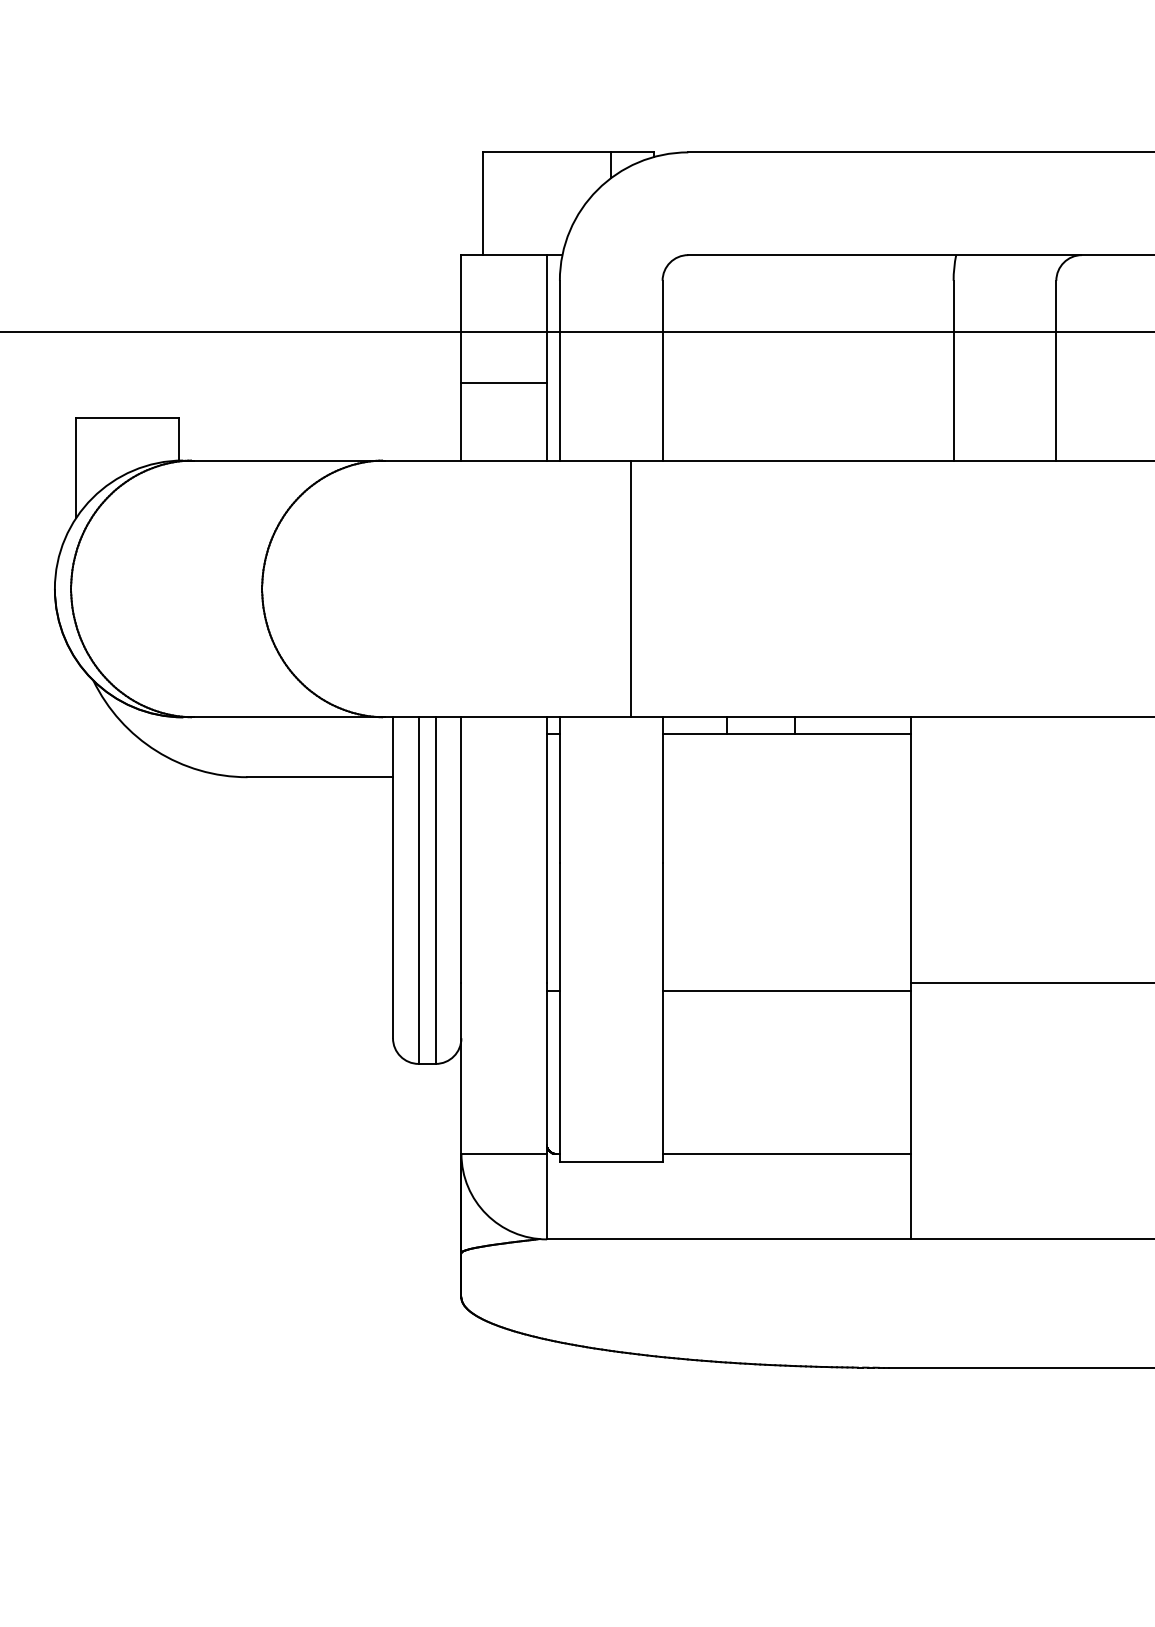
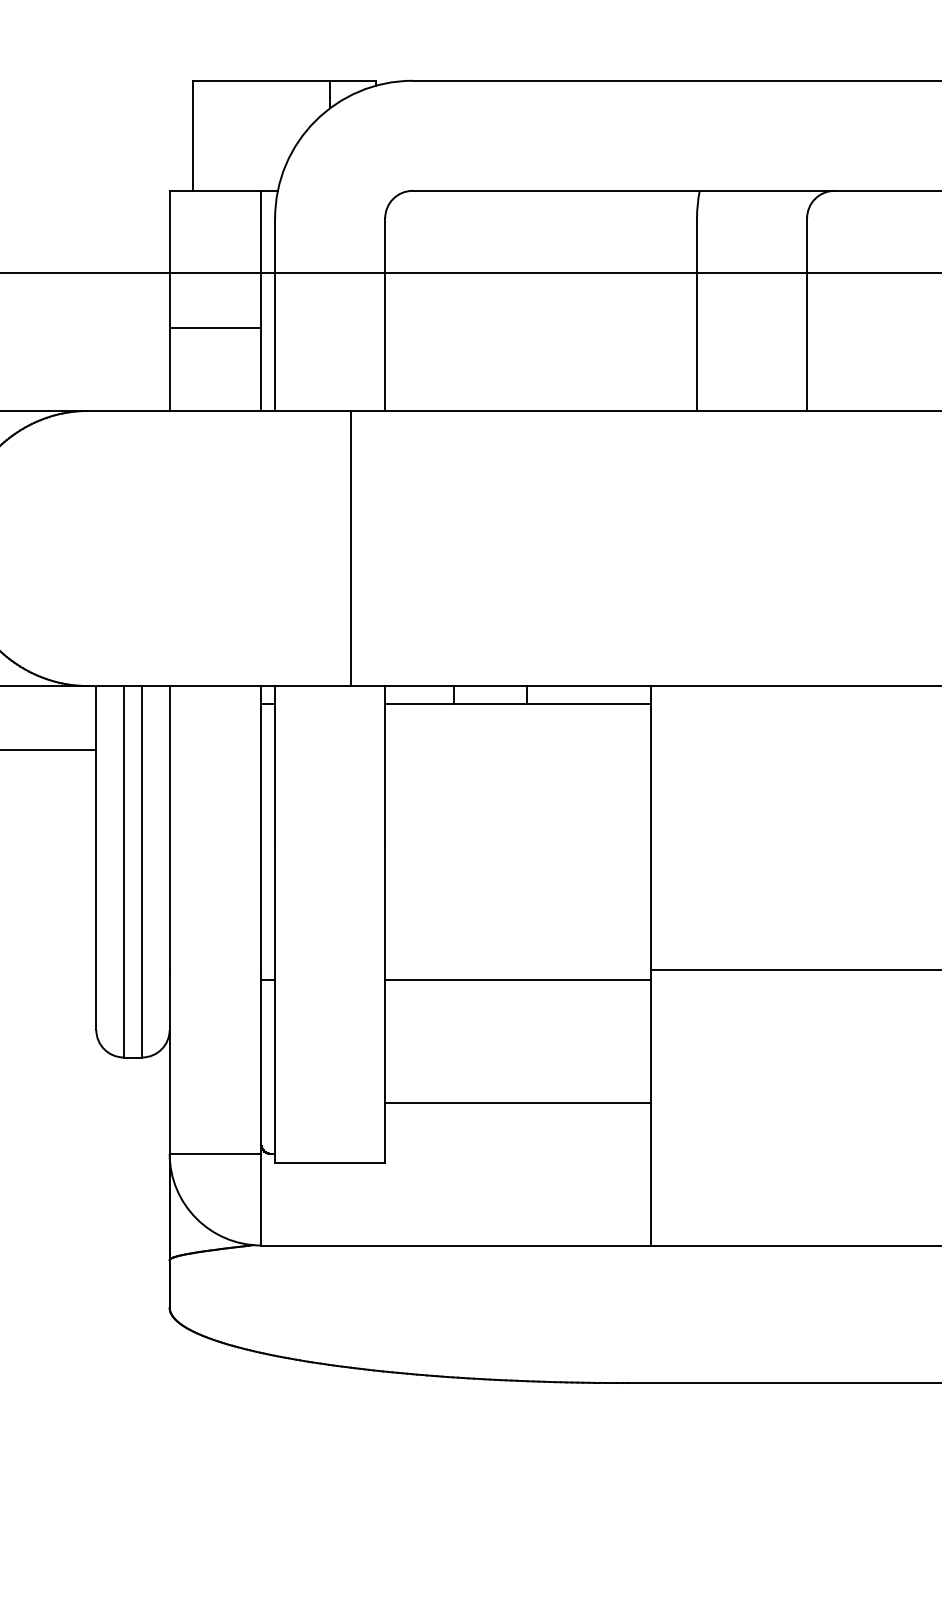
line: (786, 1153) -> (517, 1103), moved

